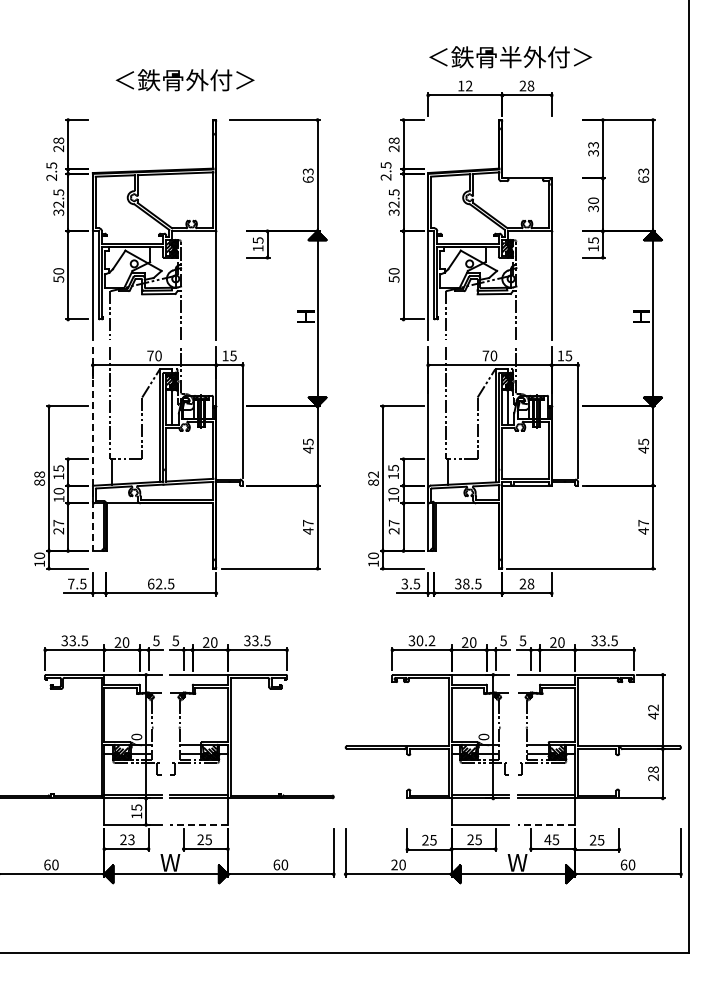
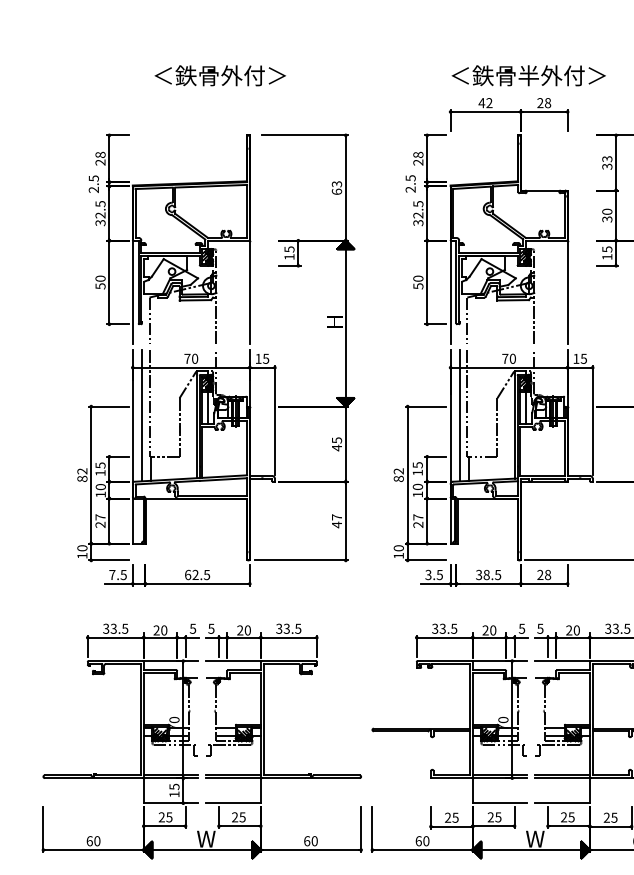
text: (184, 80) -> (219, 76), moved
text: (460, 85) -> (481, 102), 12 -> 42
line: (102, 416) -> (141, 416), added
line: (438, 416) -> (460, 416), added
line: (92, 449) -> (132, 447), dashed -> solid
text: (39, 474) -> (82, 471), 88 -> 82
text: (425, 640) -> (448, 628), 30.2 -> 33.5
line: (199, 824) -> (233, 802), dashed -> solid
line: (546, 824) -> (562, 802), dashed -> solid
text: (131, 839) -> (169, 817), 23 -> 25
text: (547, 839) -> (563, 817), 45 -> 25
text: (394, 864) -> (418, 840), 20 -> 60

